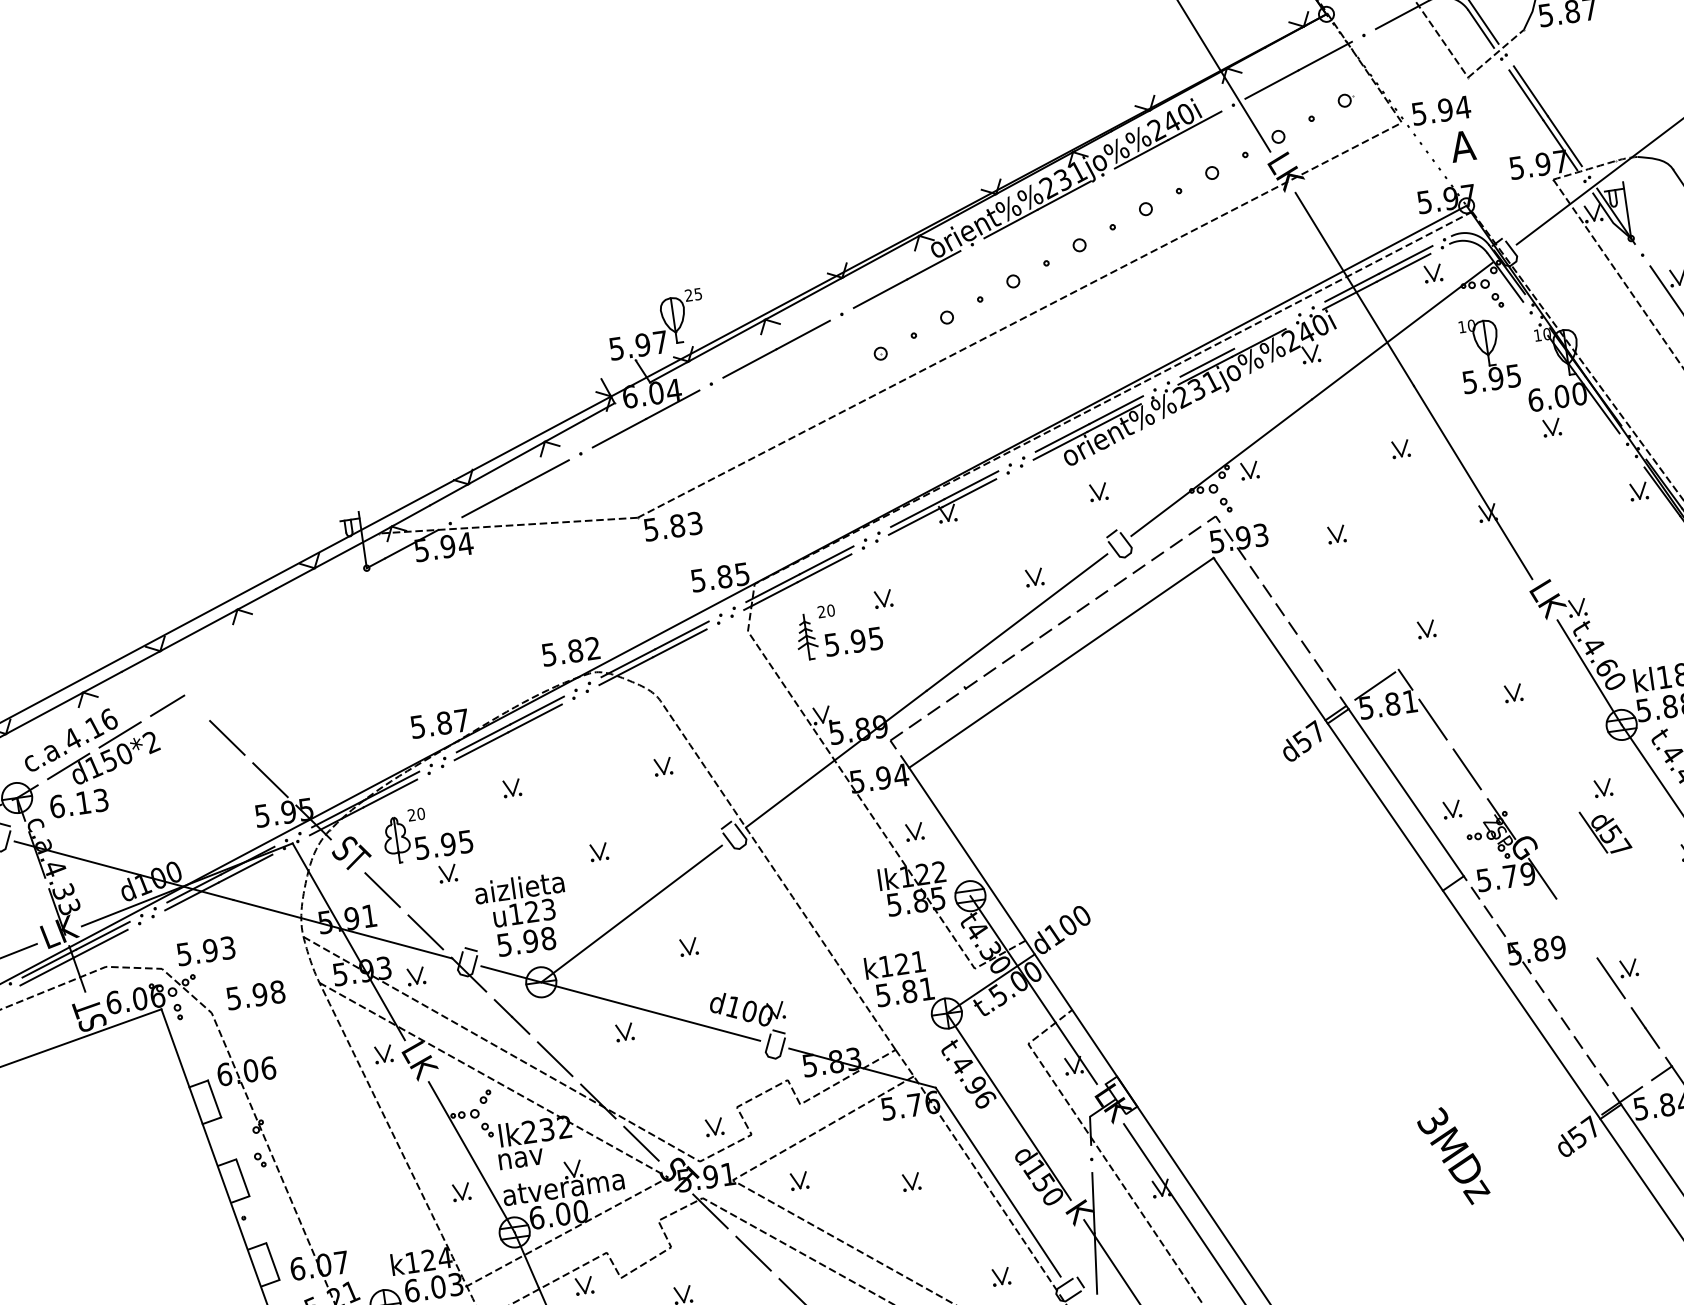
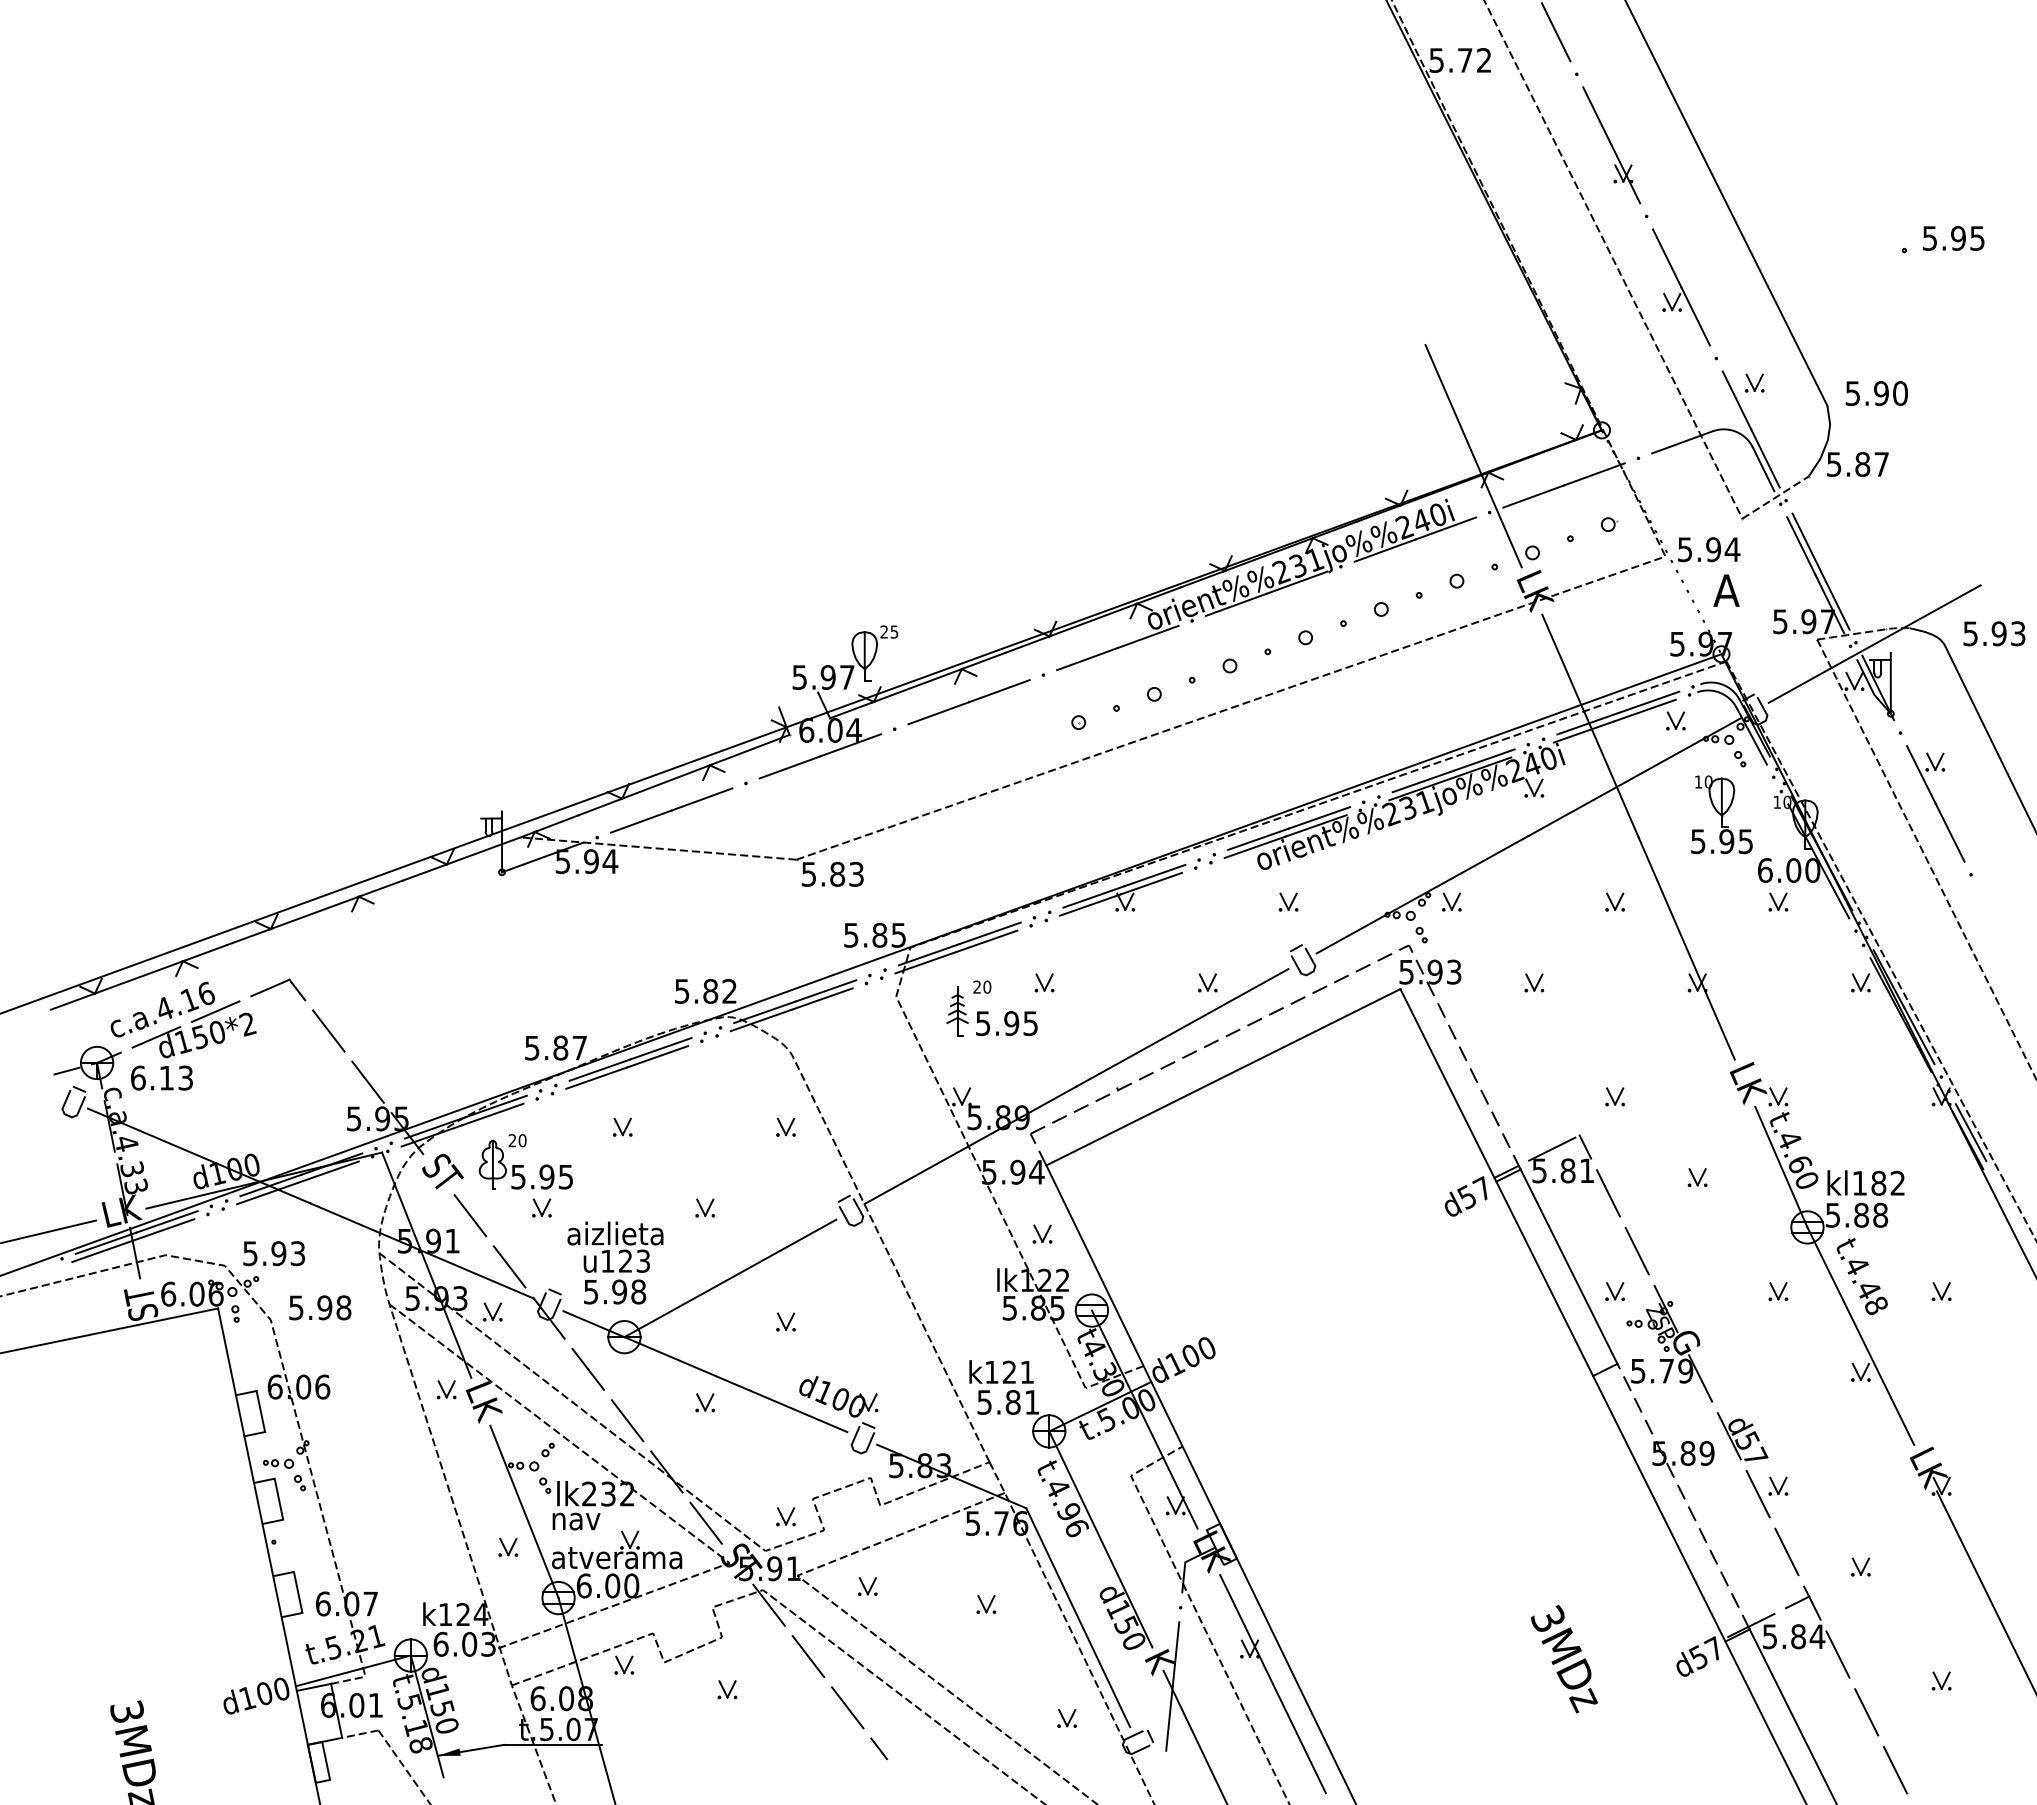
line: (1260, 334) -> (1483, 759), added
line: (192, 703) -> (297, 989), added
part: (1605, 831) -> (1742, 1436), moved
part: (237, 1144) -> (278, 1463), added

